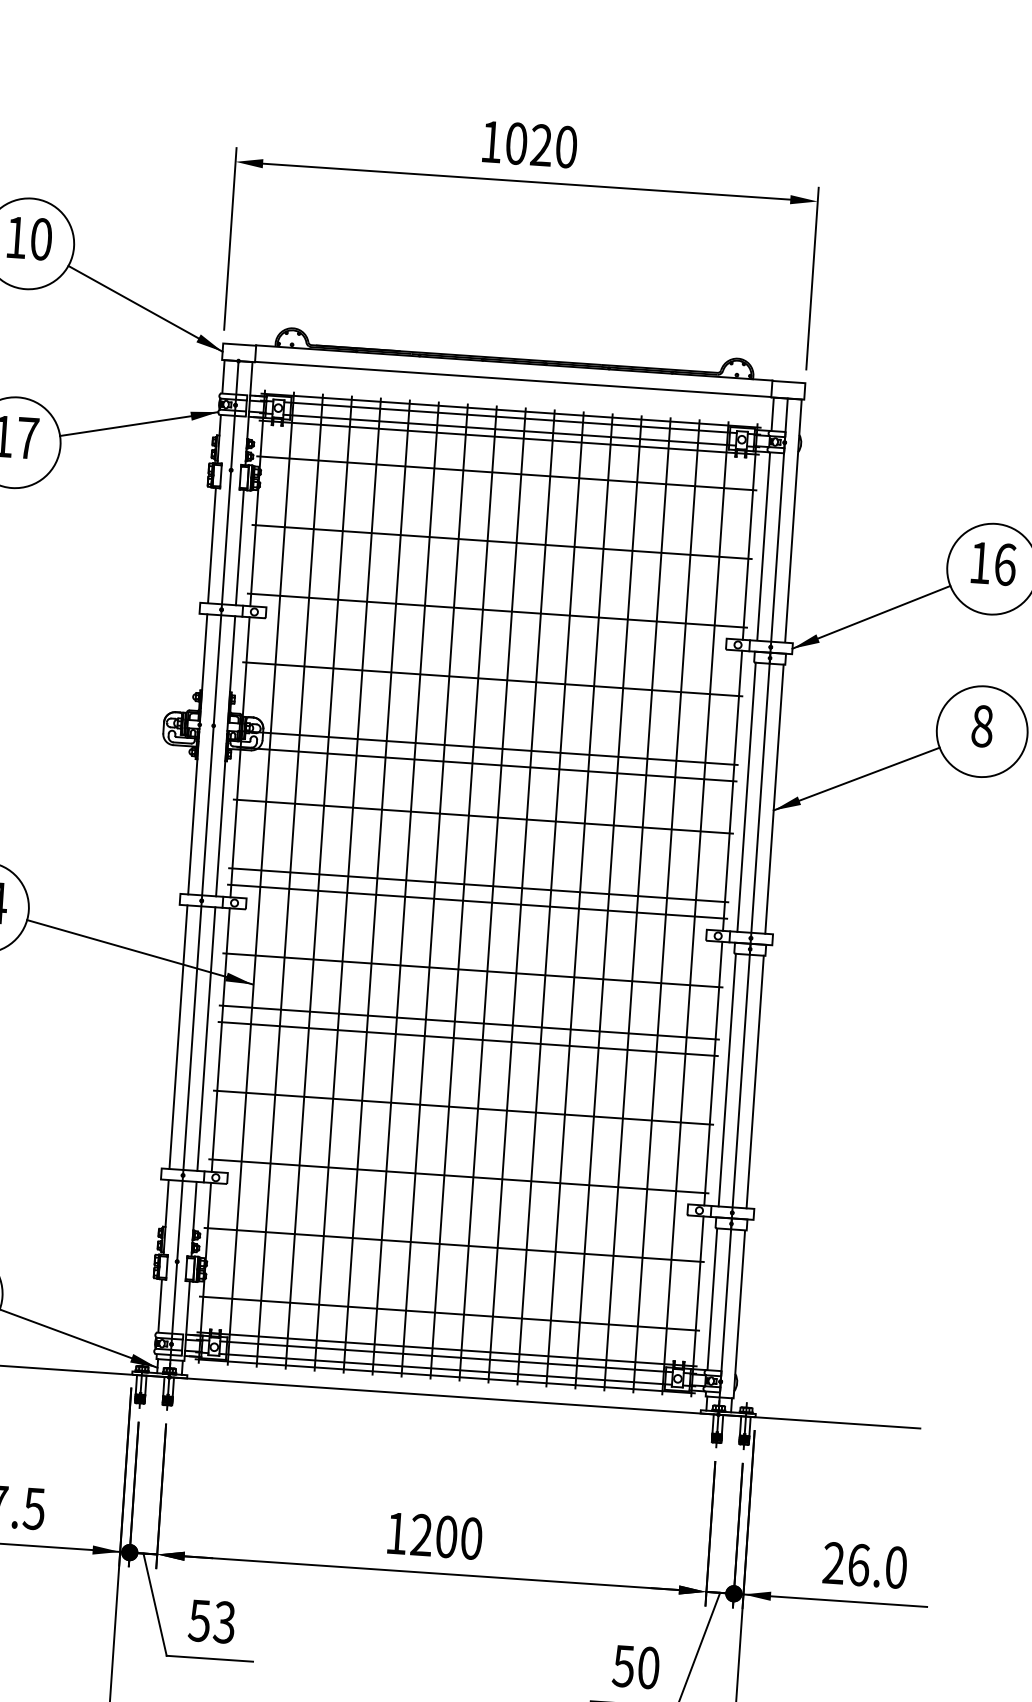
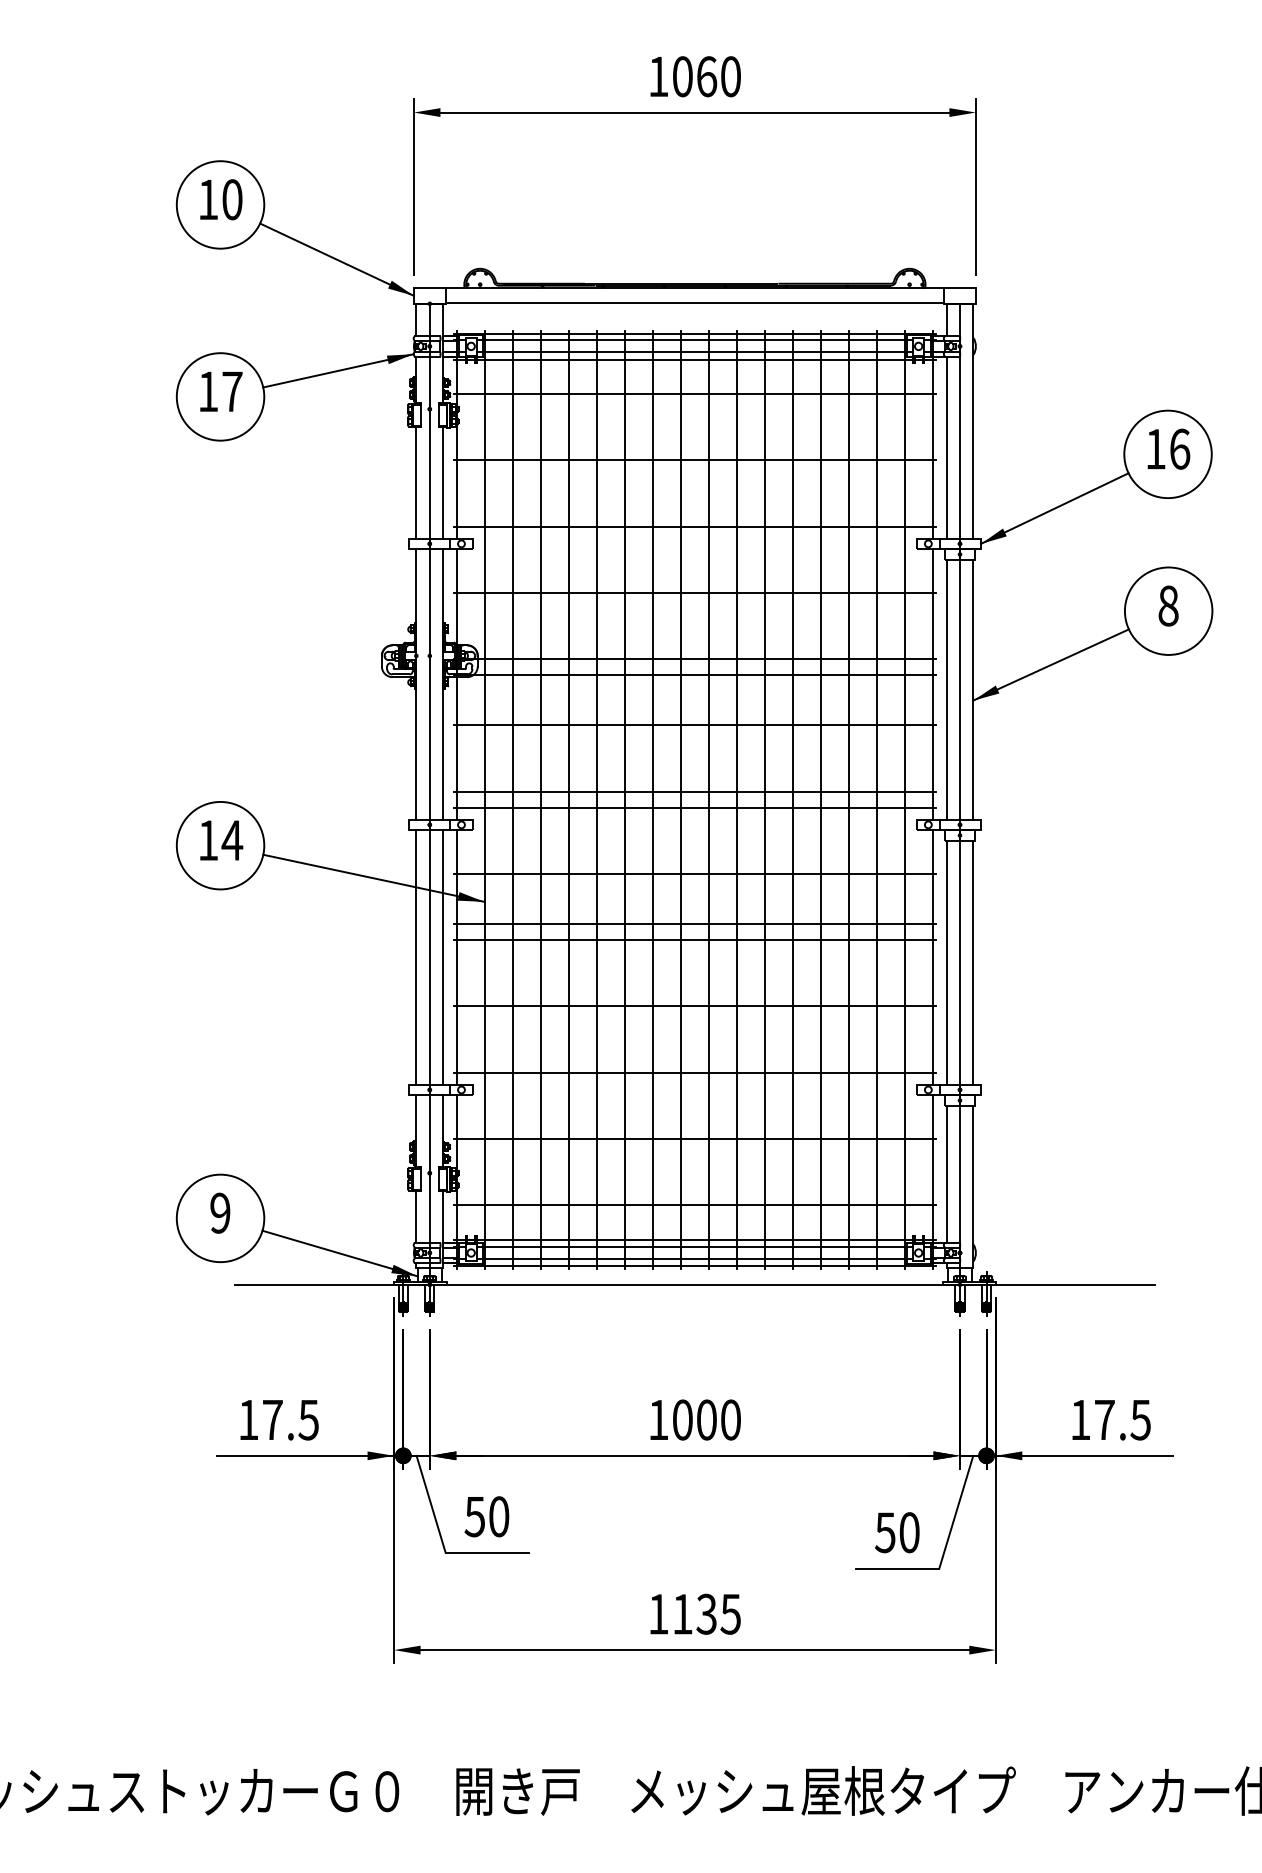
text: (541, 145) -> (706, 76), 1020 -> 1060
text: (421, 1534) -> (682, 1419), 1200 -> 1000
text: (864, 1564) -> (1110, 1419), 26.0 -> 17.5
text: (224, 1622) -> (498, 1516), 53 -> 50

